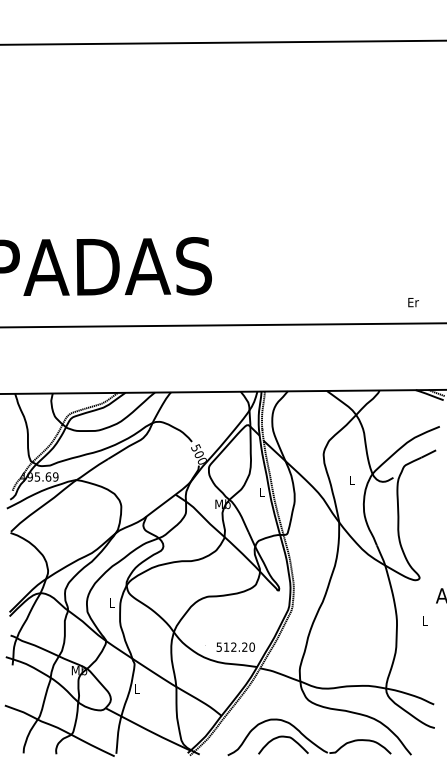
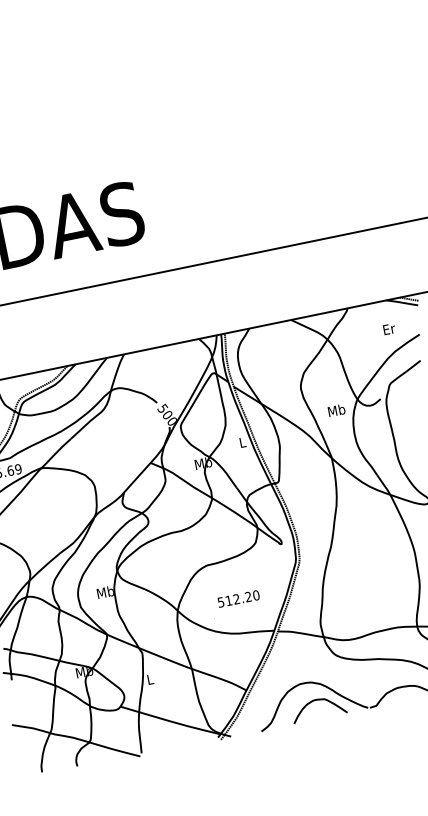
text: (413, 302) -> (389, 329), moved
text: (351, 480) -> (336, 410), L -> Mb
text: (111, 602) -> (104, 592), L -> Mb
text: (235, 646) -> (238, 598), moved

